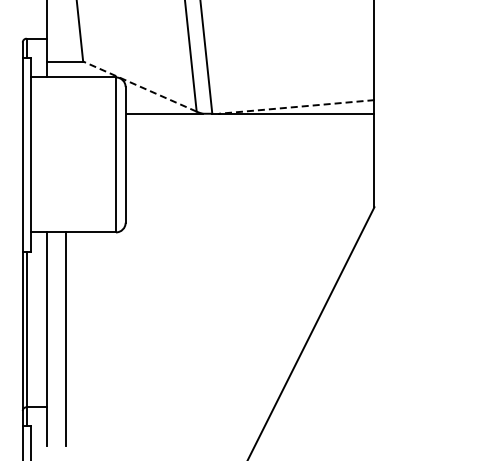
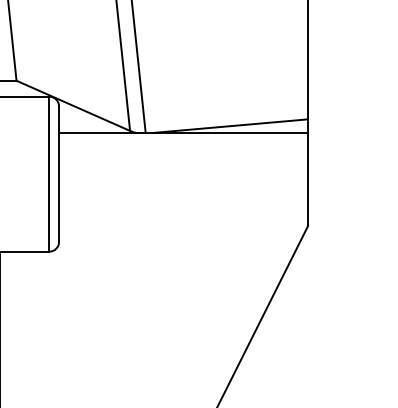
line: (139, 86) -> (72, 105), dashed -> solid
line: (296, 106) -> (229, 125), dashed -> solid

